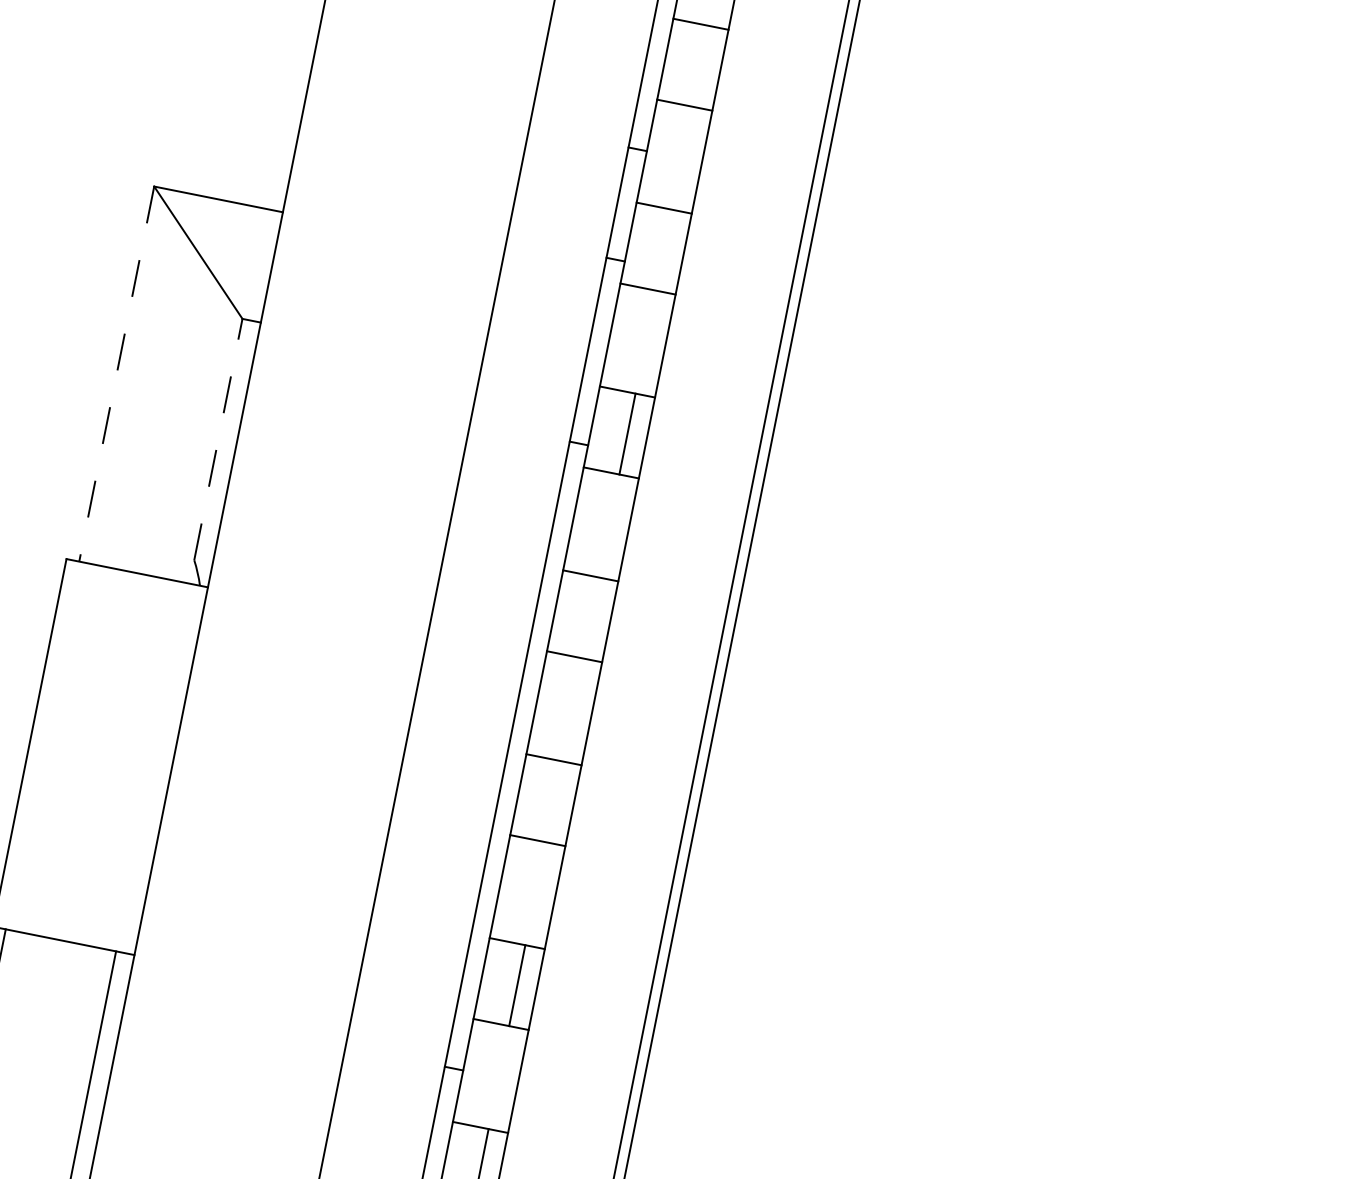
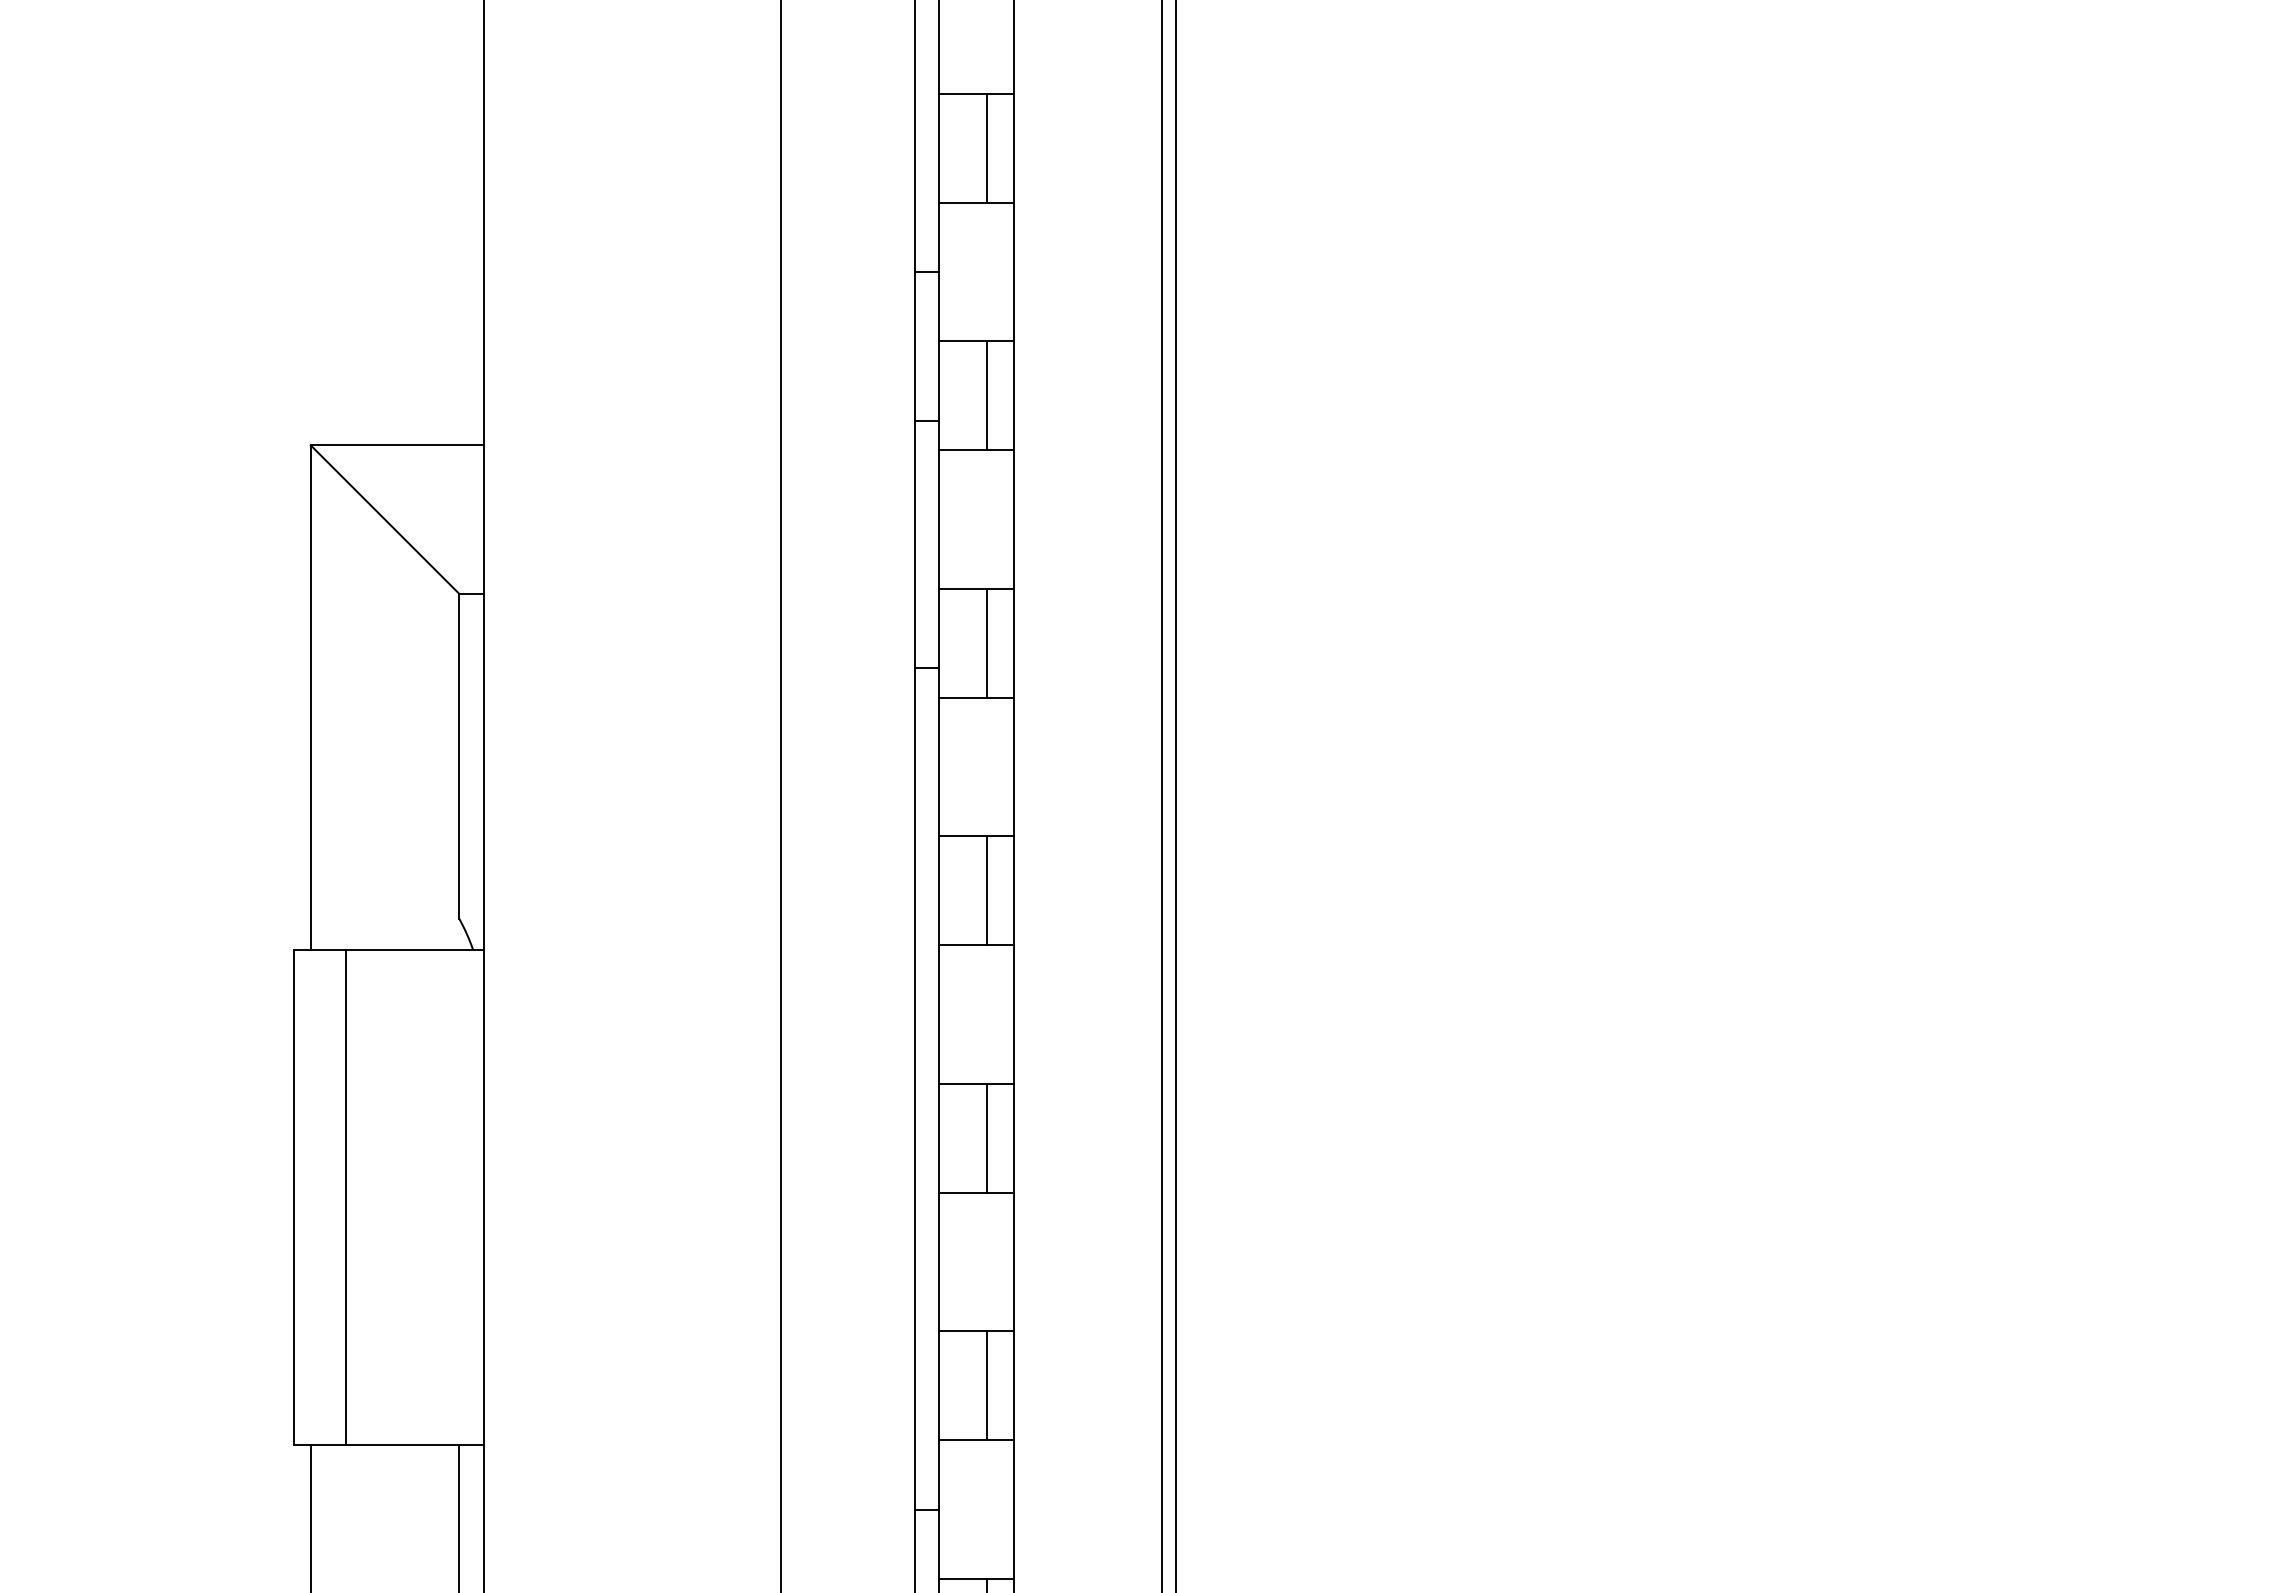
line: (701, 65) -> (987, 147), added
line: (664, 249) -> (987, 395), added
line: (116, 374) -> (310, 698), dashed -> solid
line: (218, 439) -> (459, 755), dashed -> solid
line: (590, 617) -> (987, 890), added
line: (68, 750) -> (345, 1197), added
line: (554, 801) -> (987, 1137), added

